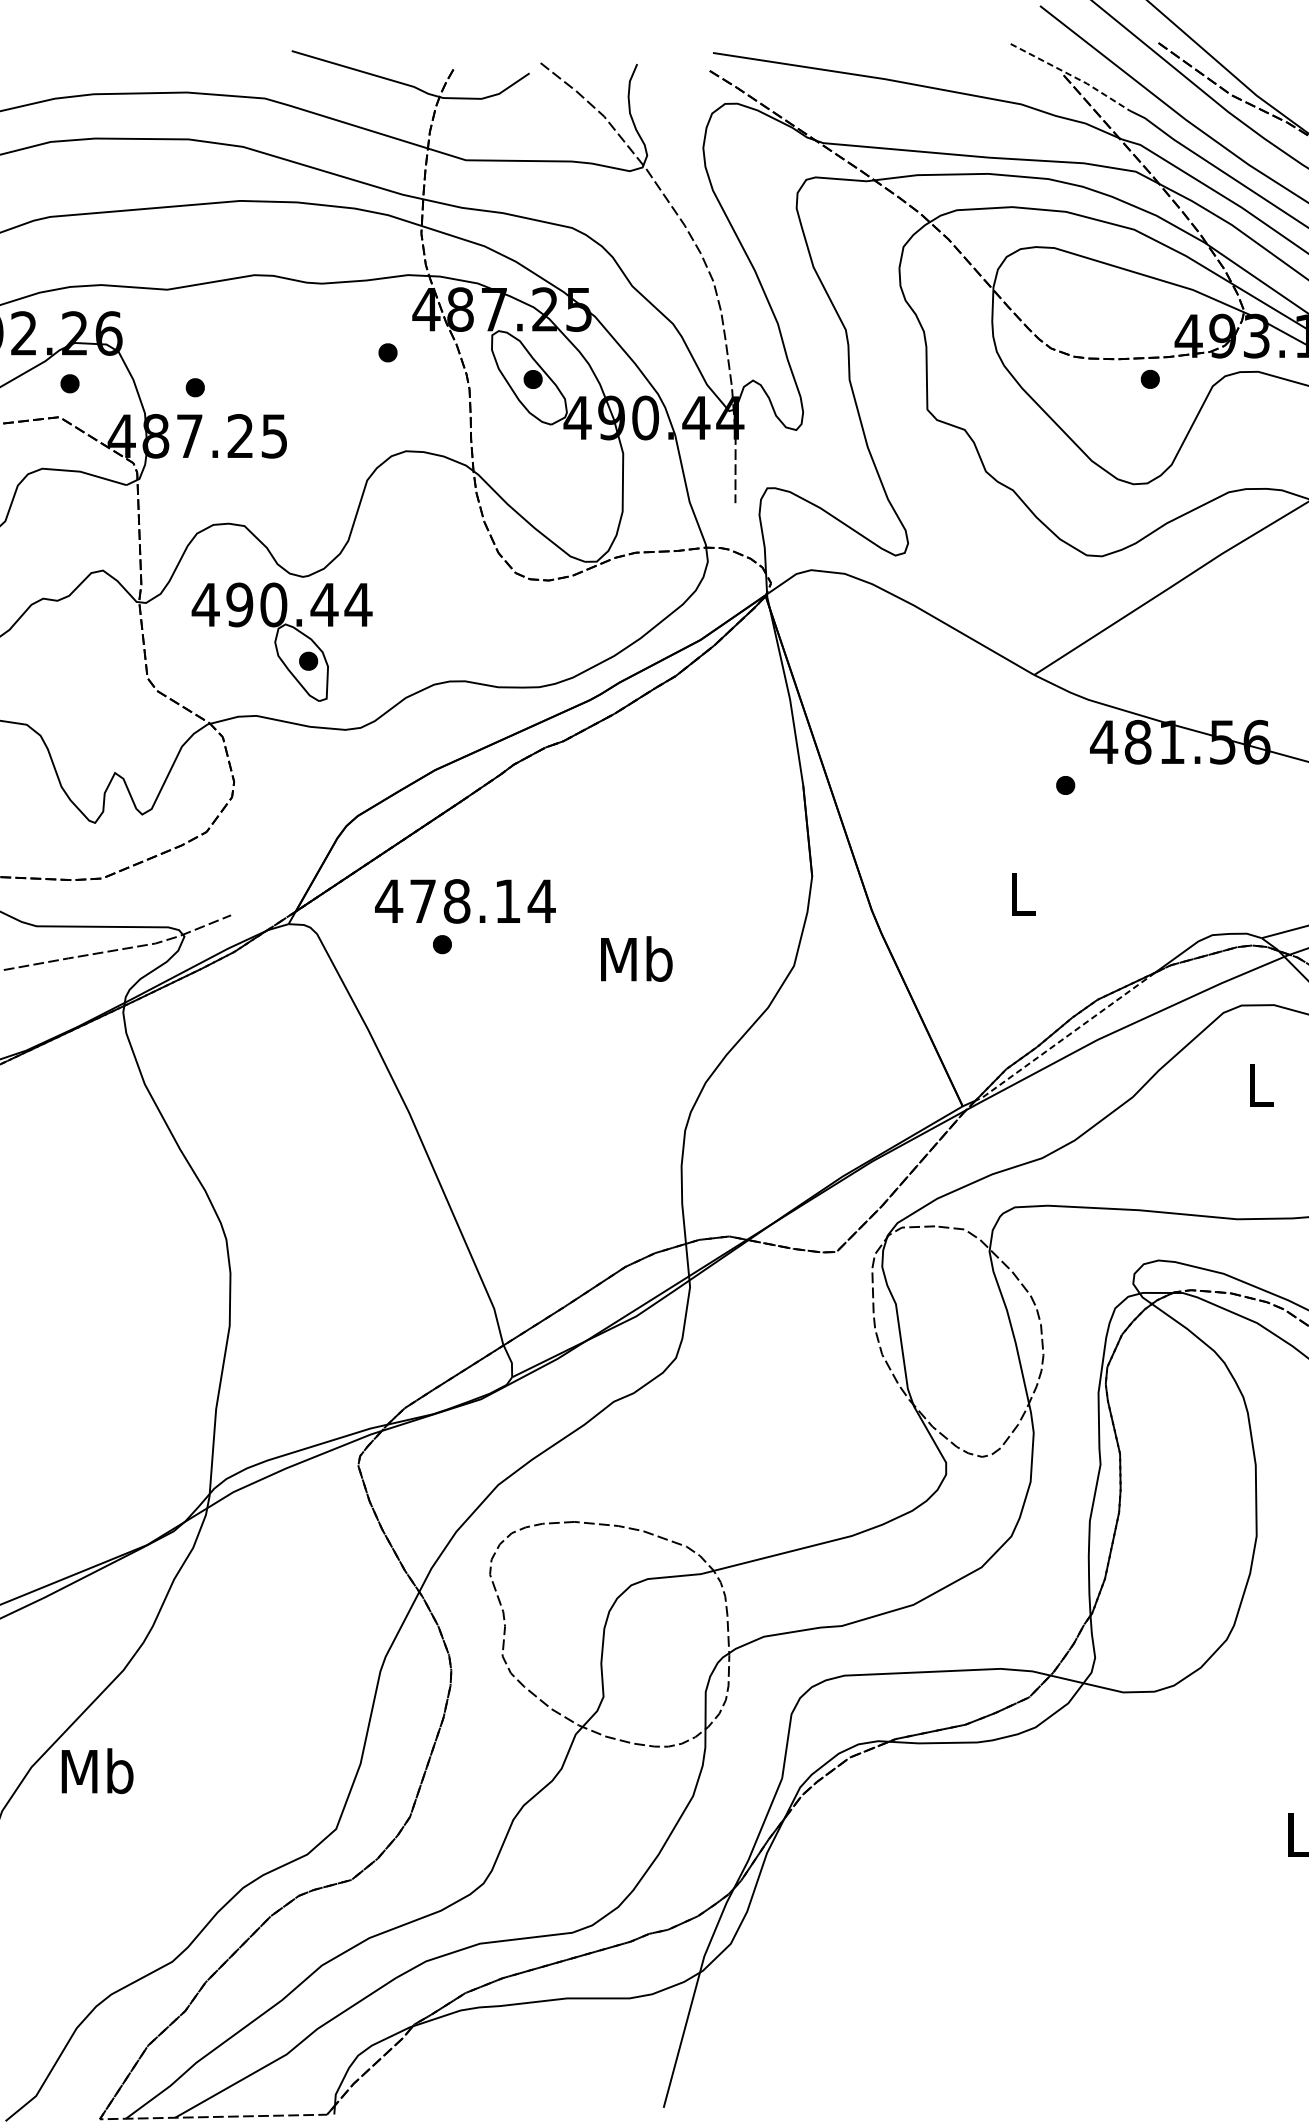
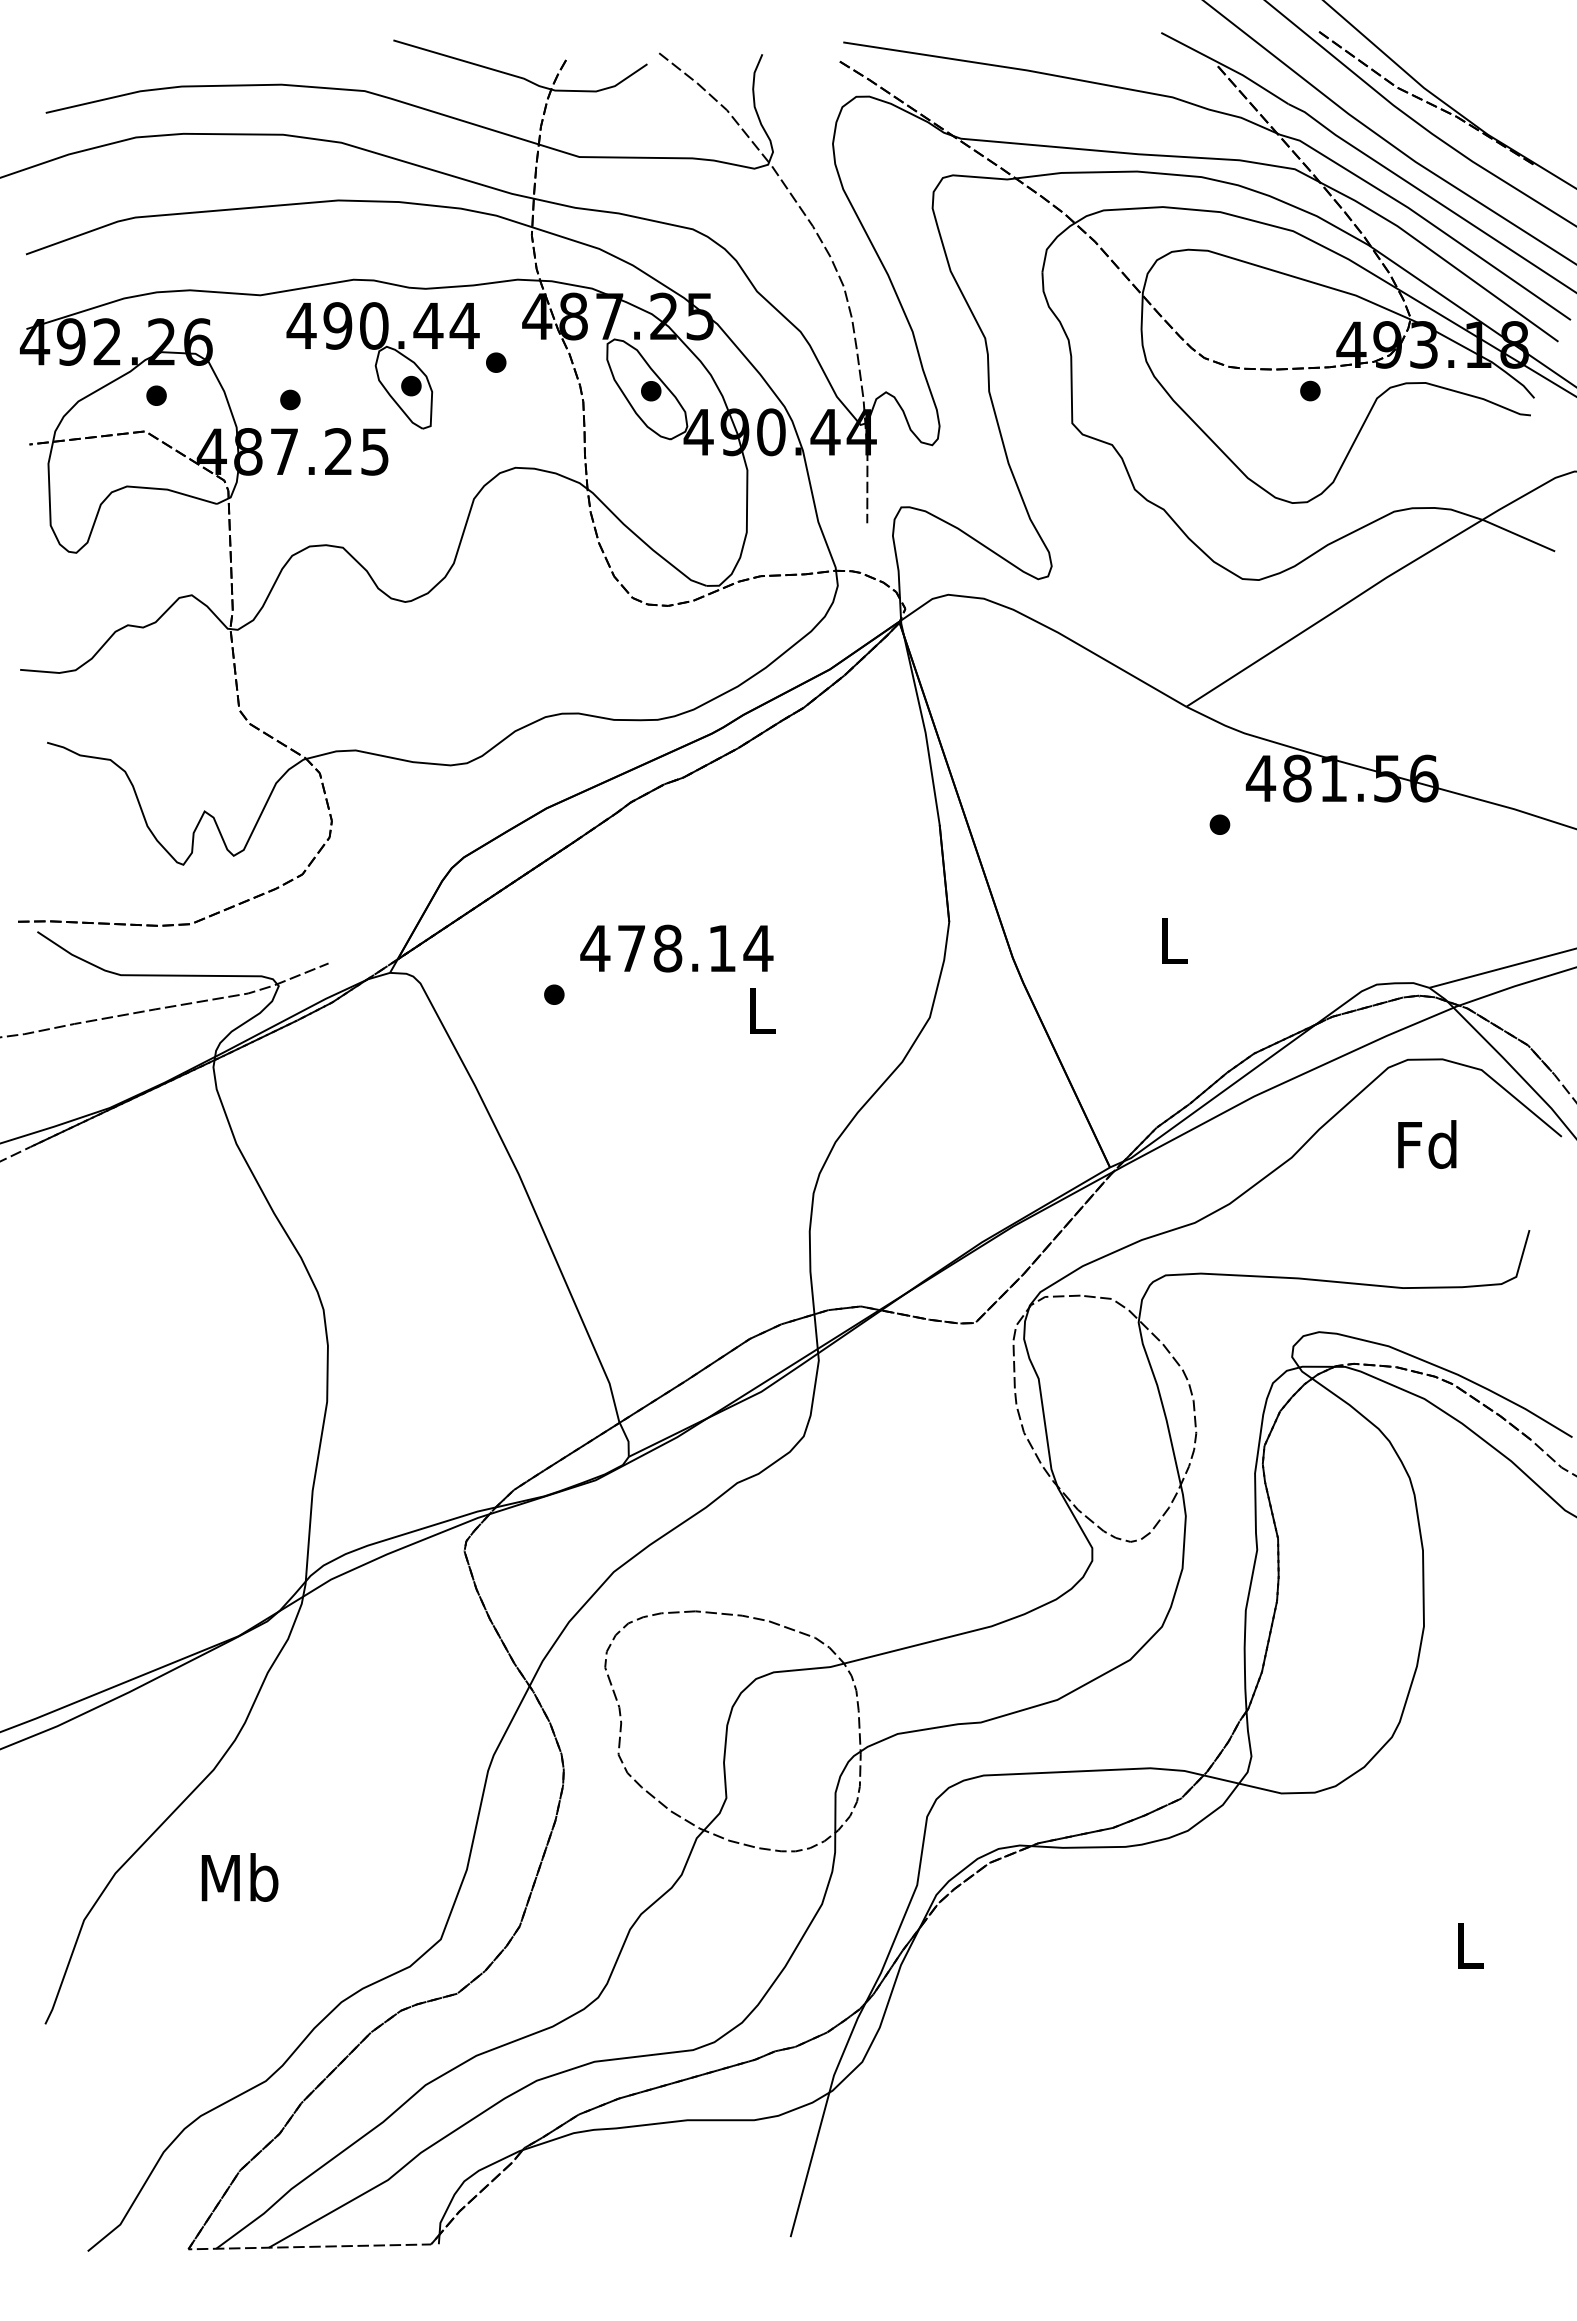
line: (1071, 75) -> (1226, 66), dashed -> solid
part: (281, 641) -> (382, 365), moved
text: (465, 901) -> (676, 948), moved
text: (636, 958) -> (761, 1009), Mb -> L
line: (1065, 1038) -> (1219, 1094), dashed -> solid
text: (1259, 1084) -> (1427, 1144), L -> Fd
text: (97, 1771) -> (239, 1877), moved

